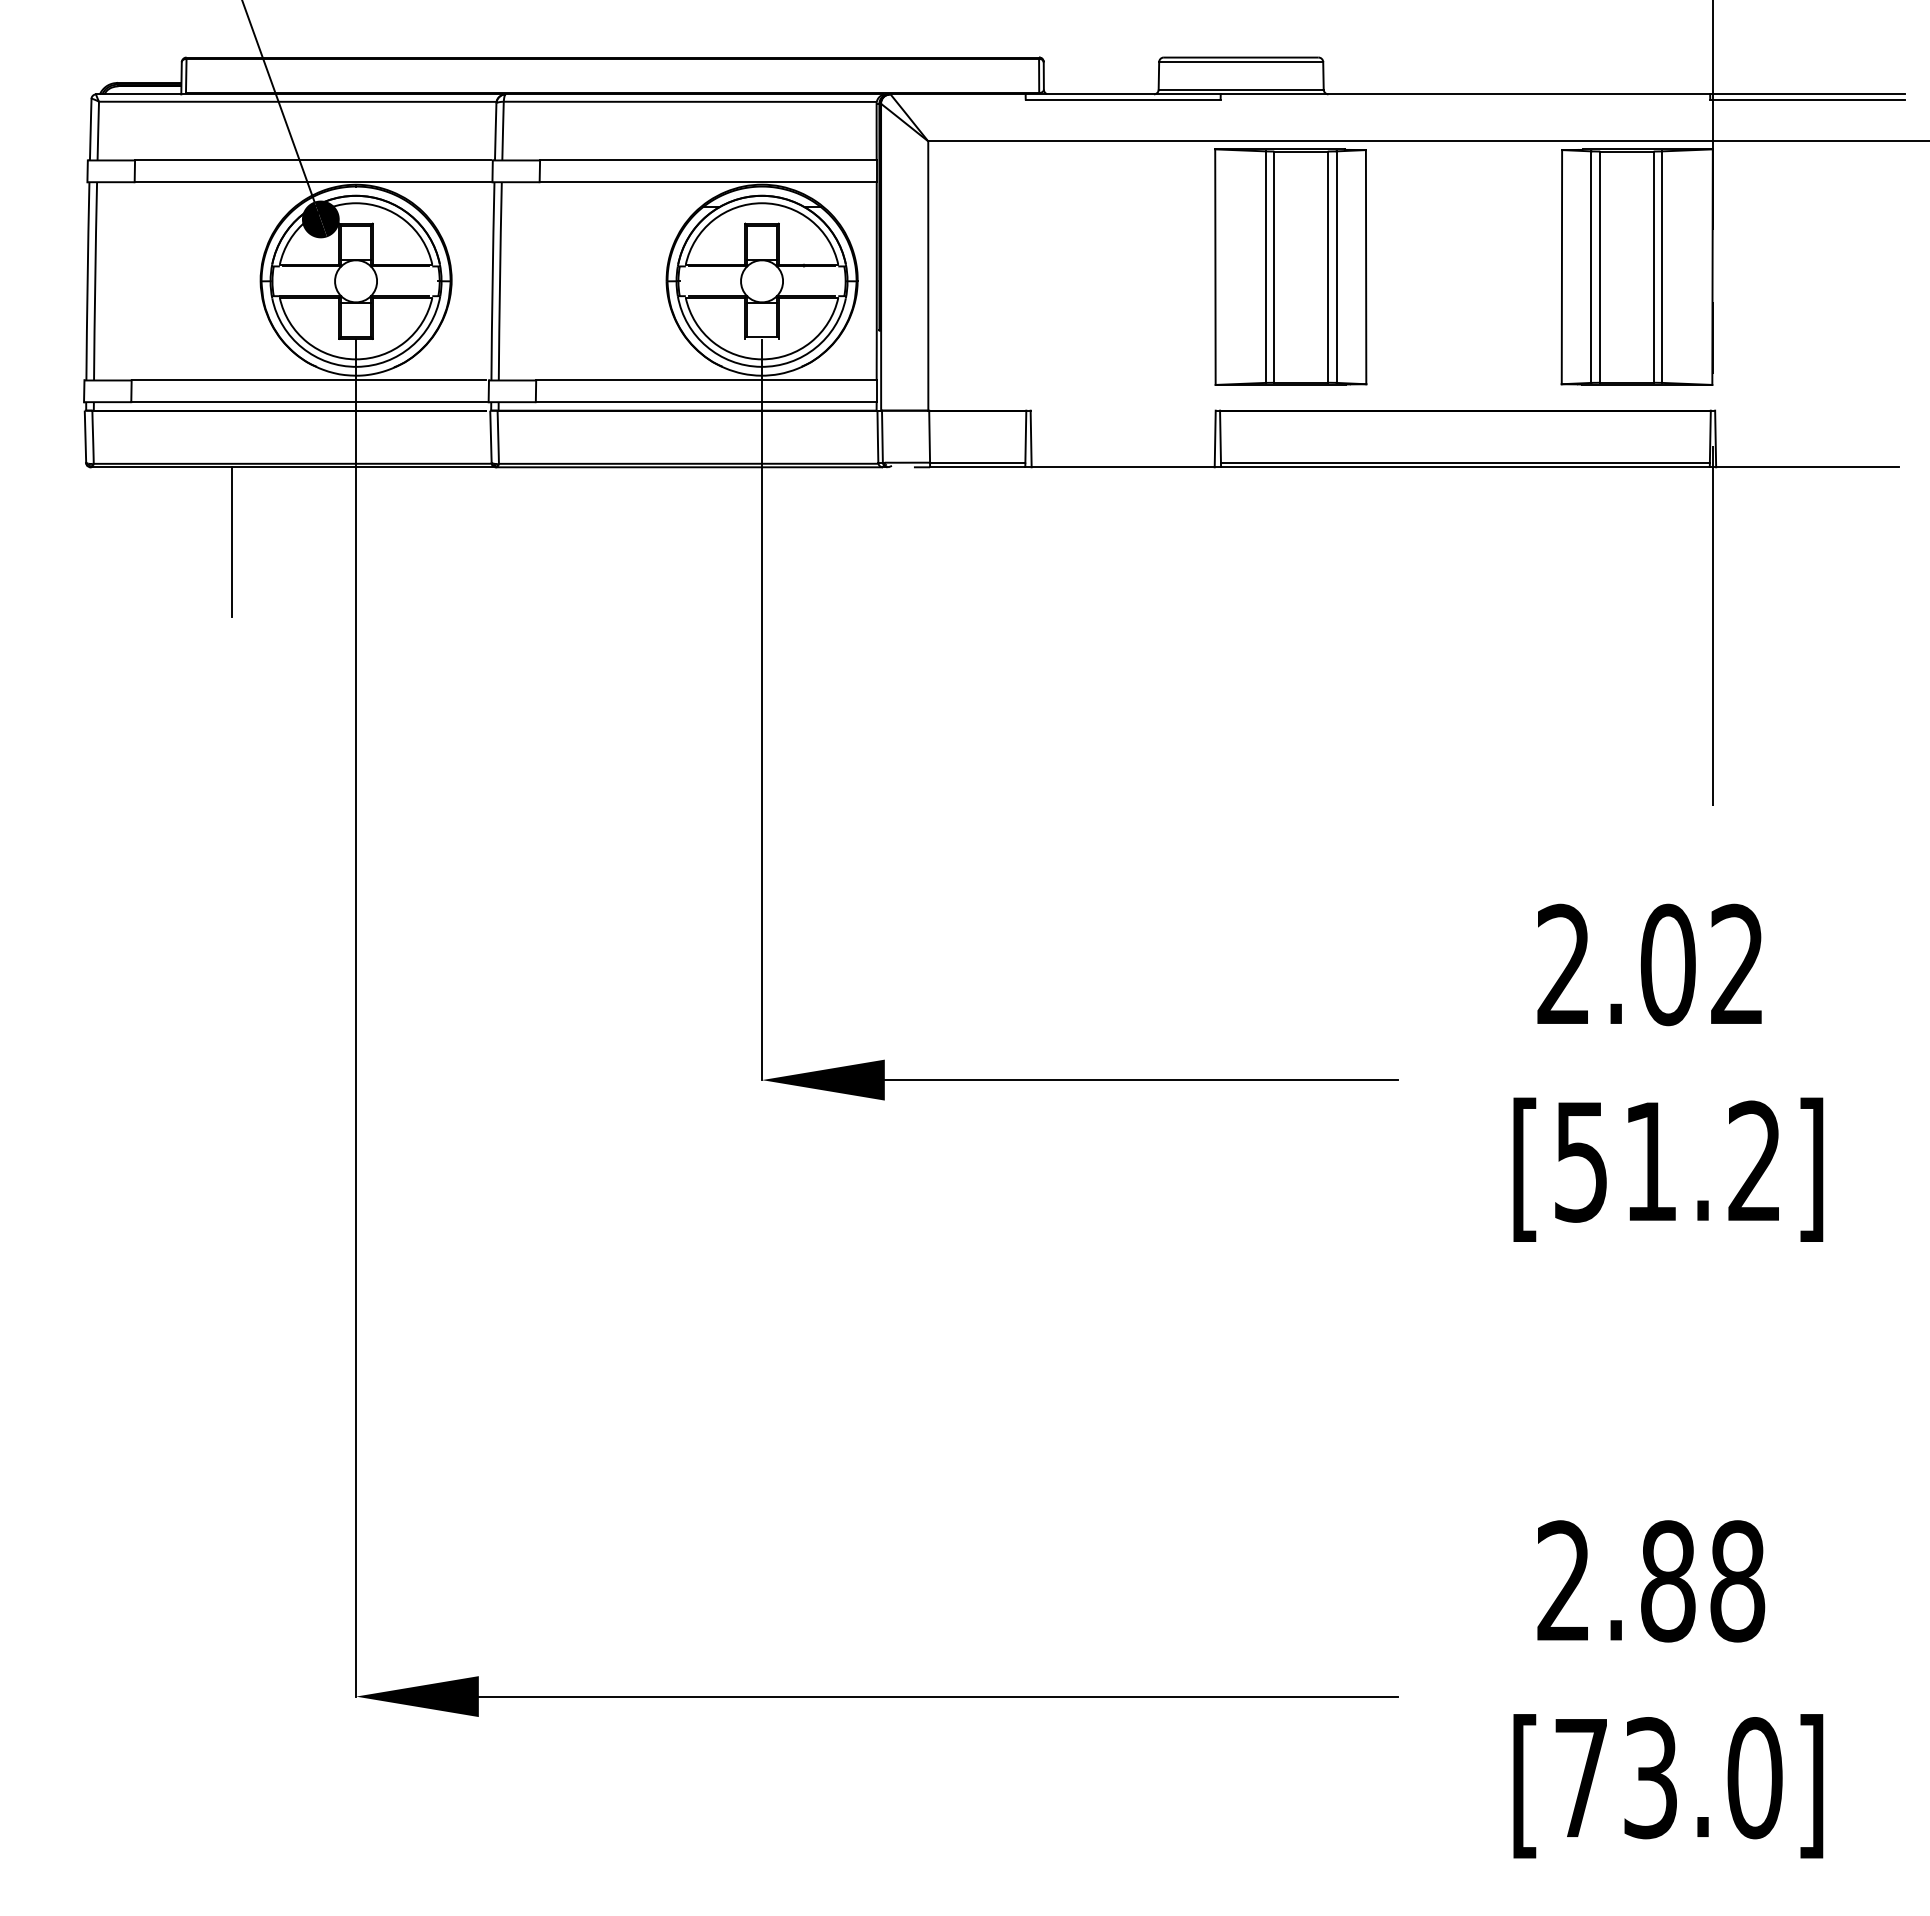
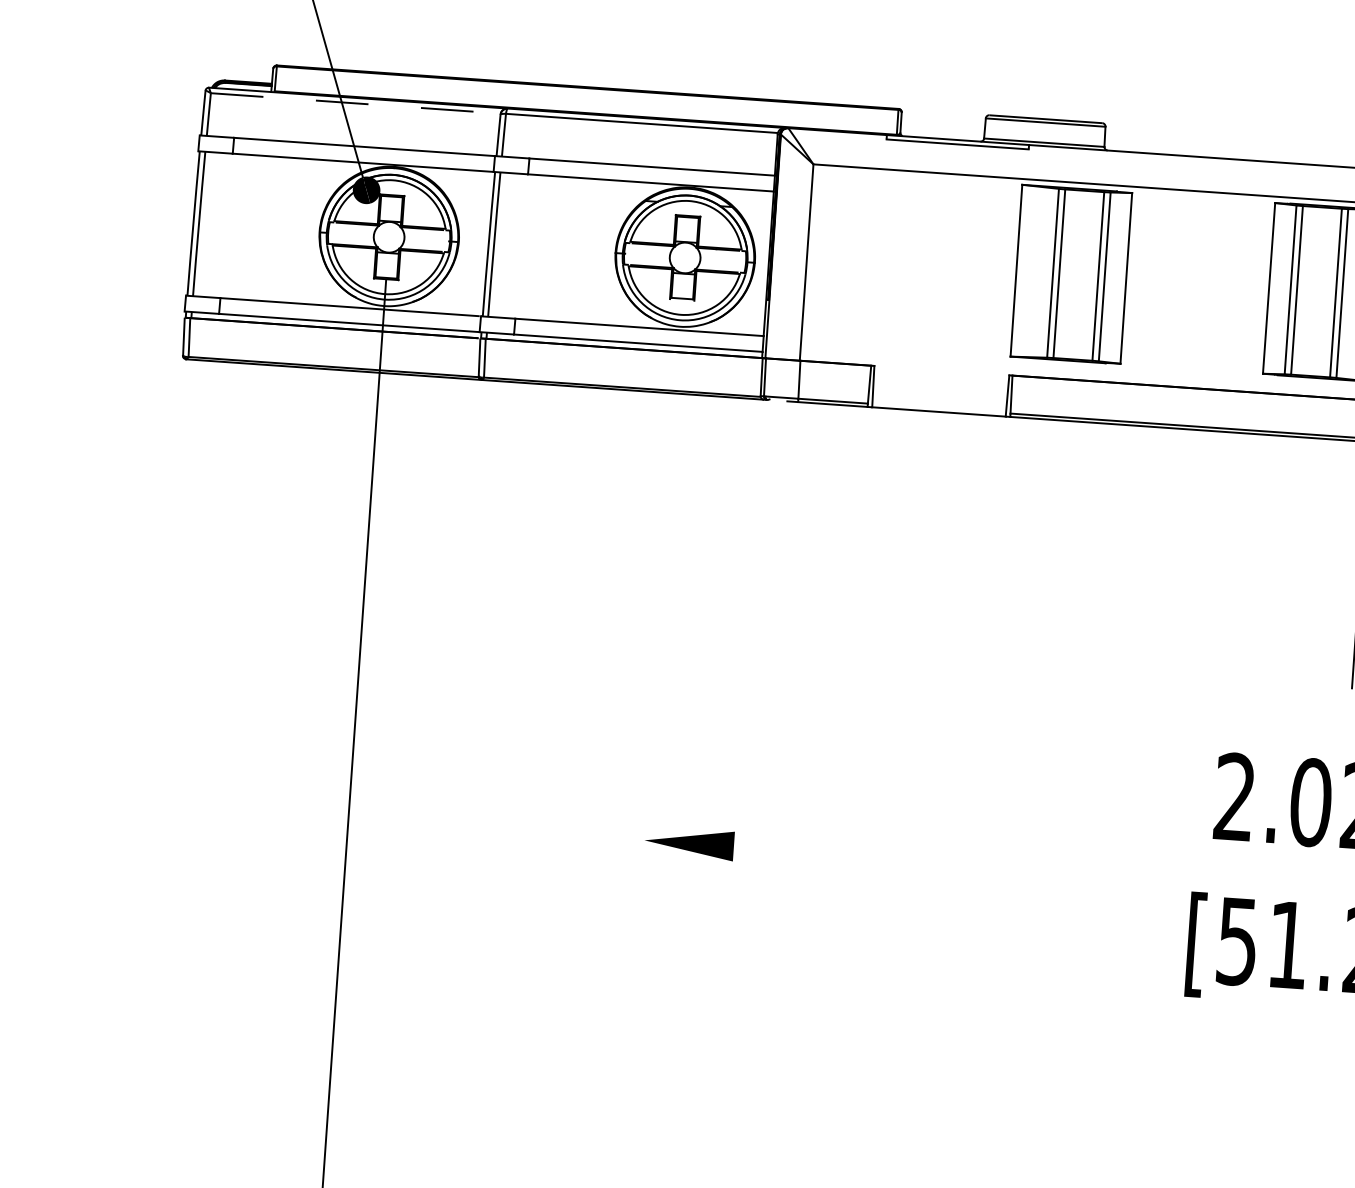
line: (297, 101) -> (355, 103), solid -> dashed
line: (232, 541) -> (285, 420), removed
line: (762, 710) -> (663, 570), removed
line: (1140, 1080) -> (920, 859), removed

